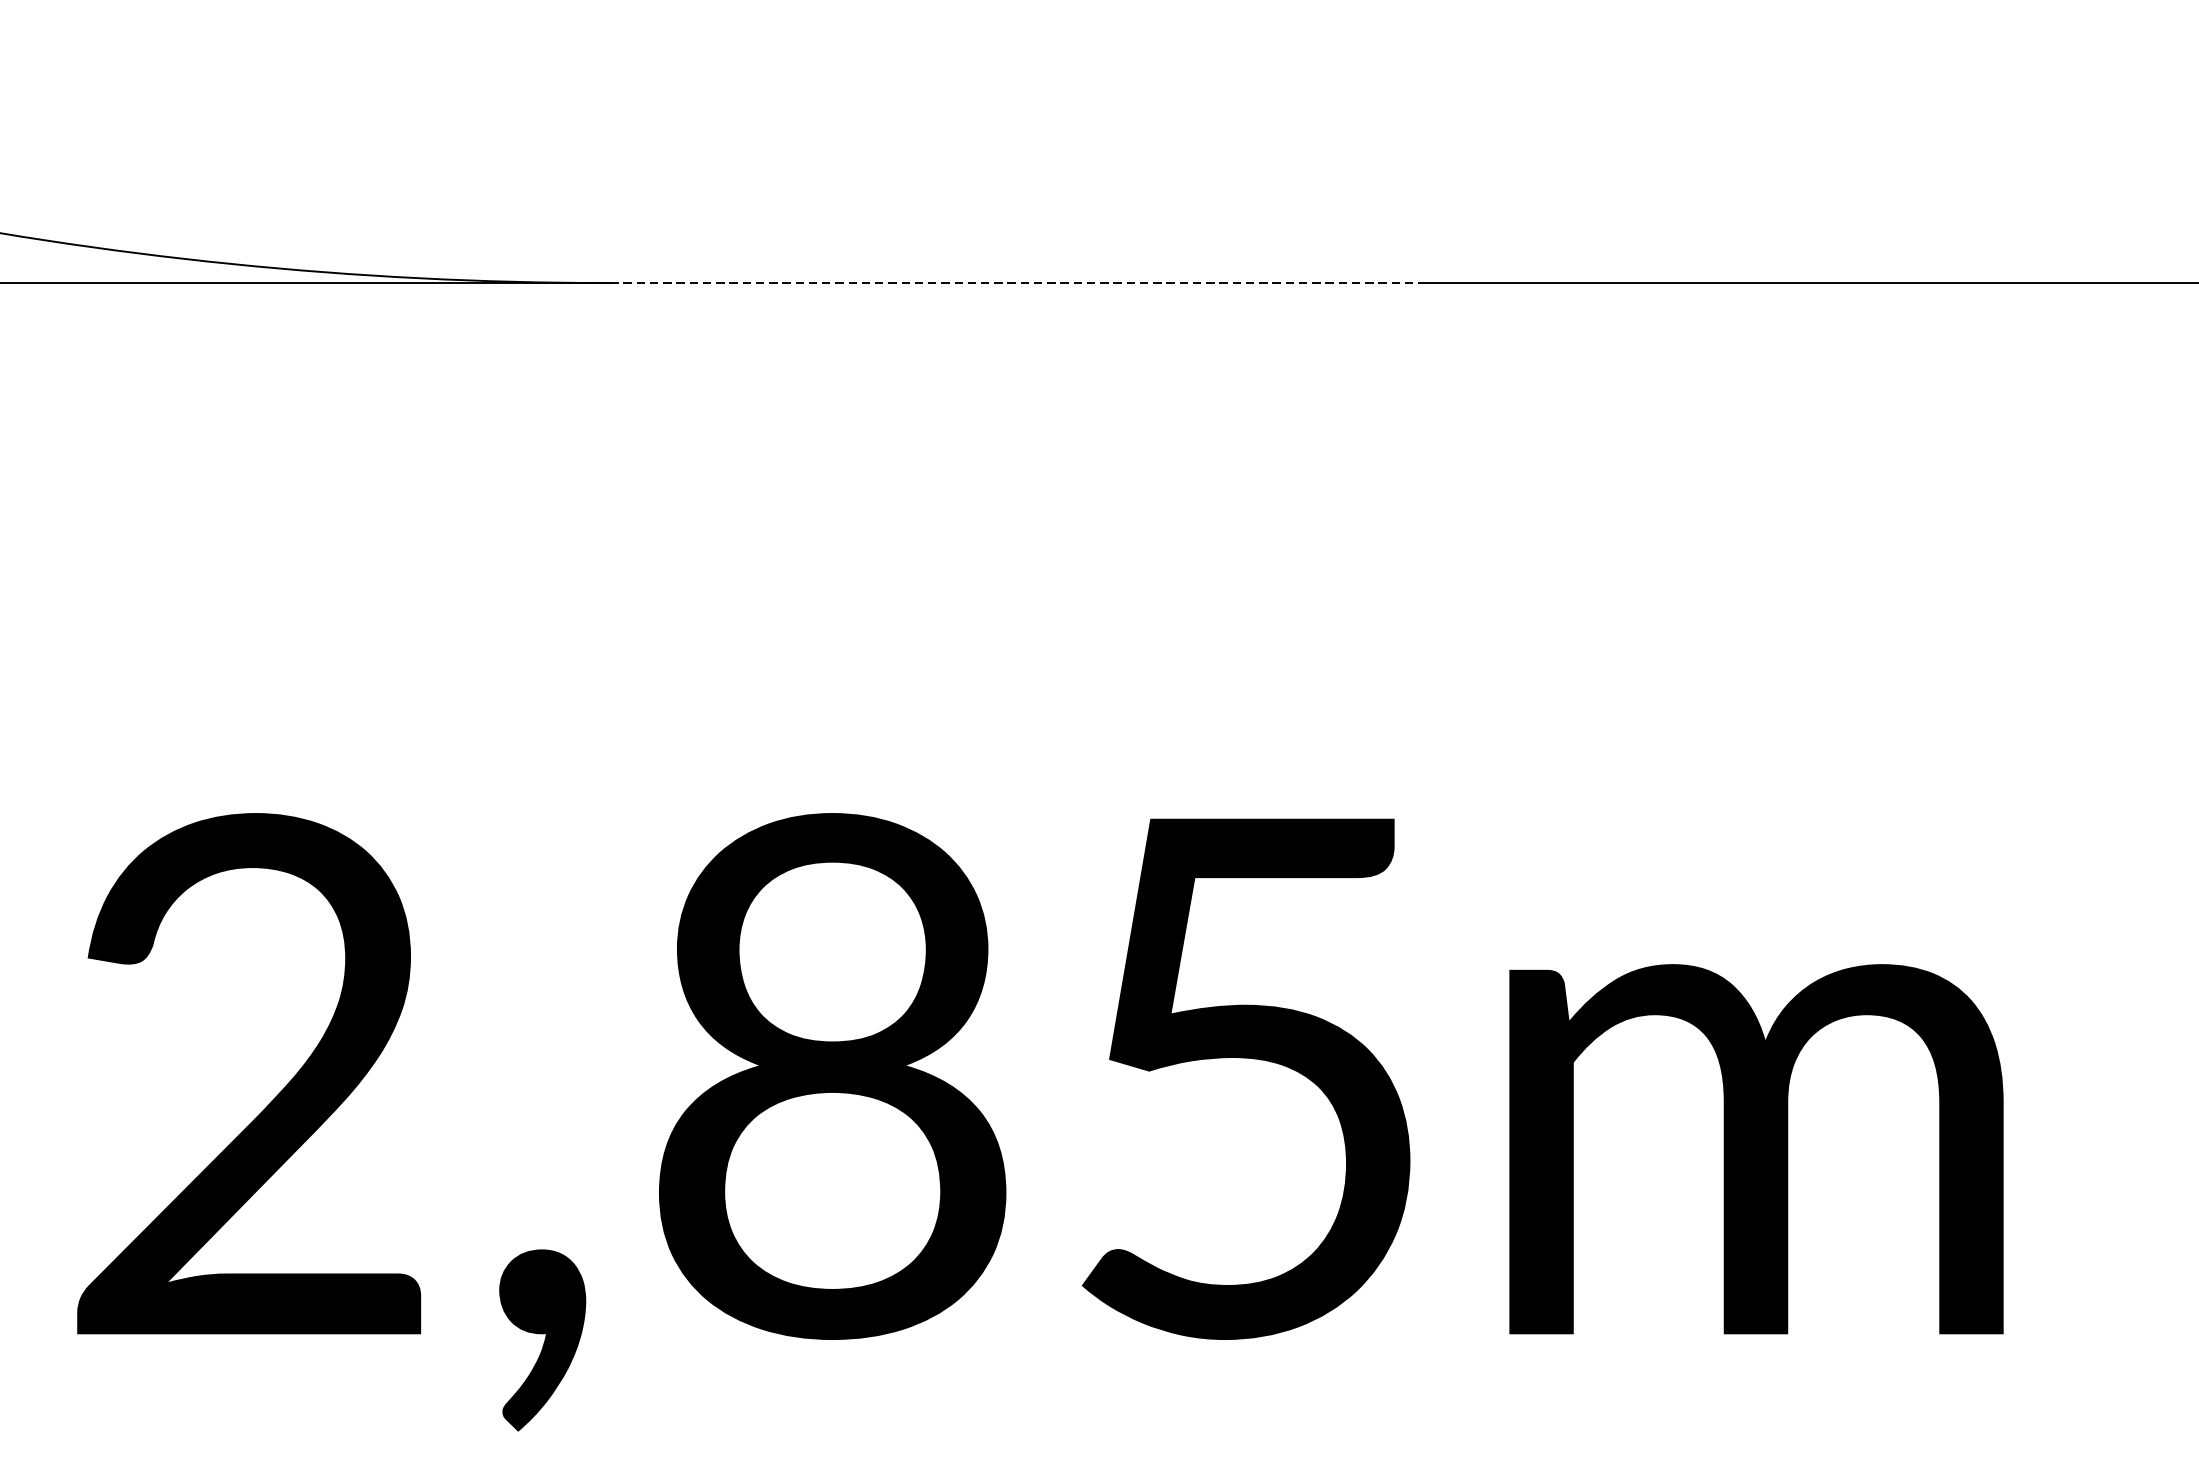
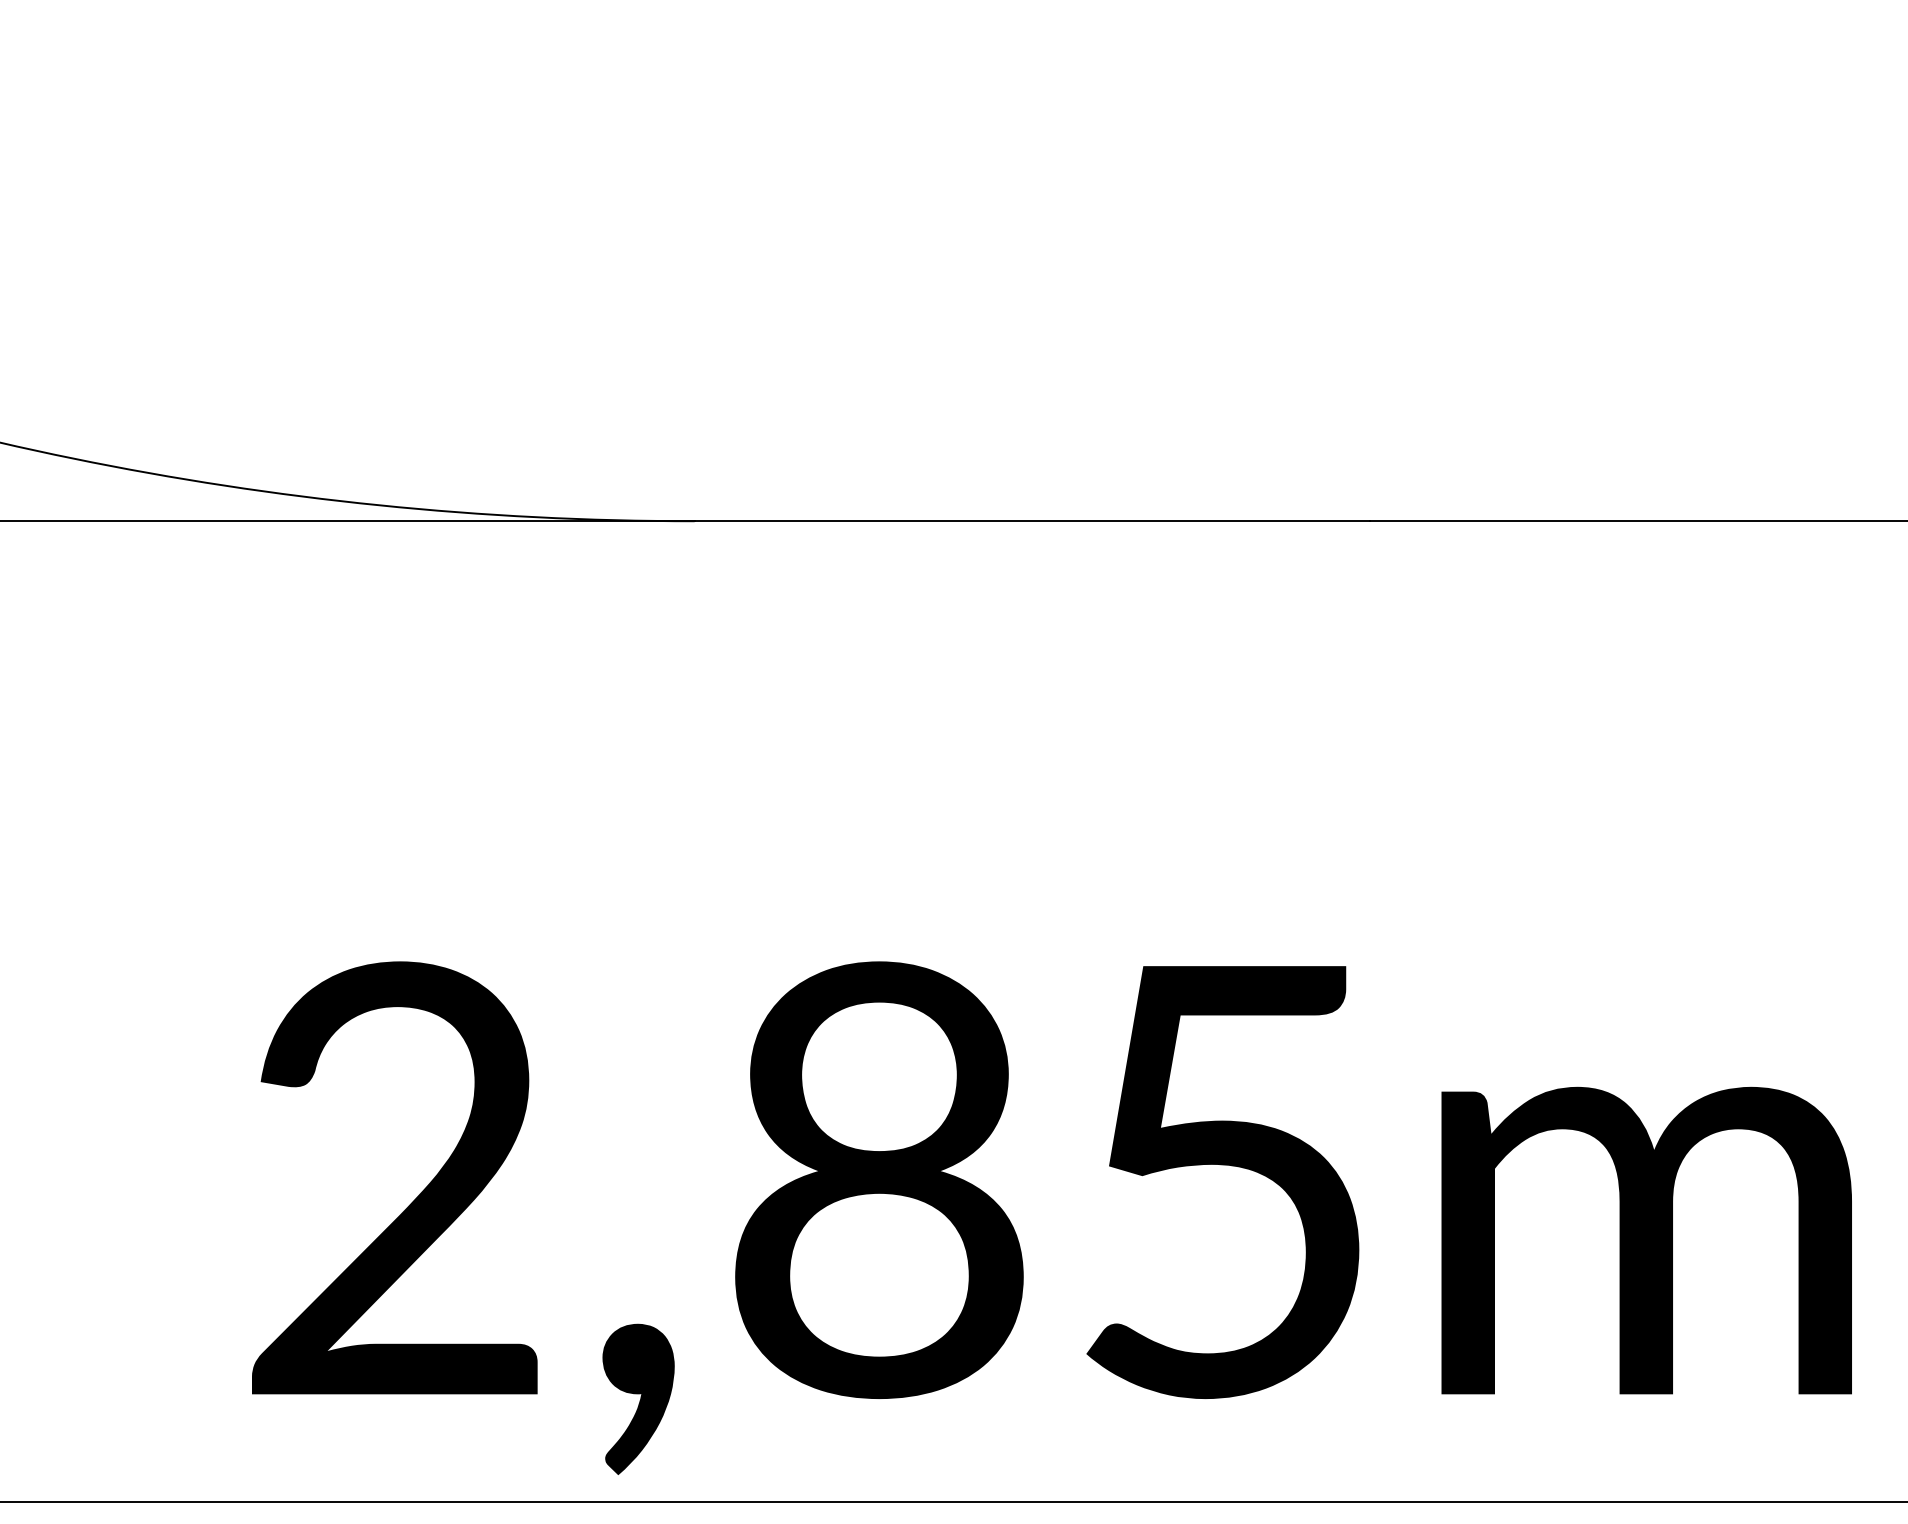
line: (1016, 283) -> (1032, 521), dashed -> solid

